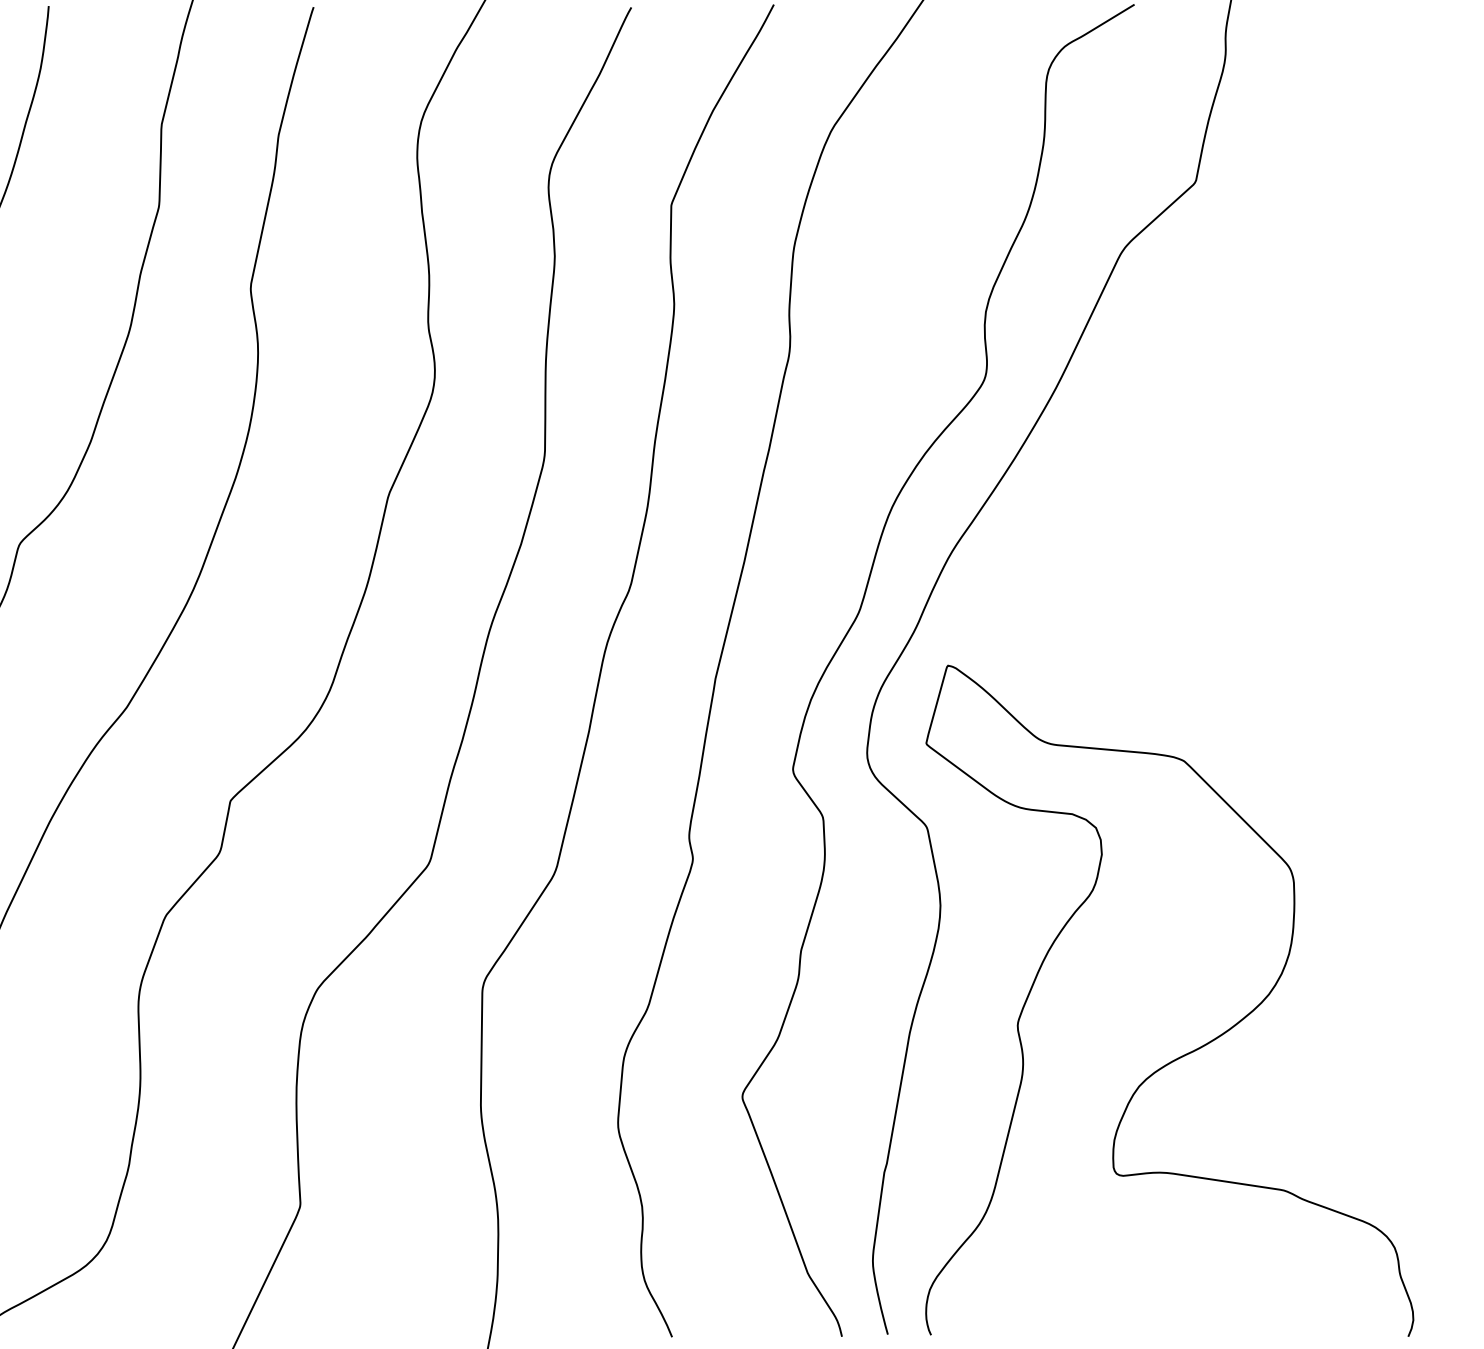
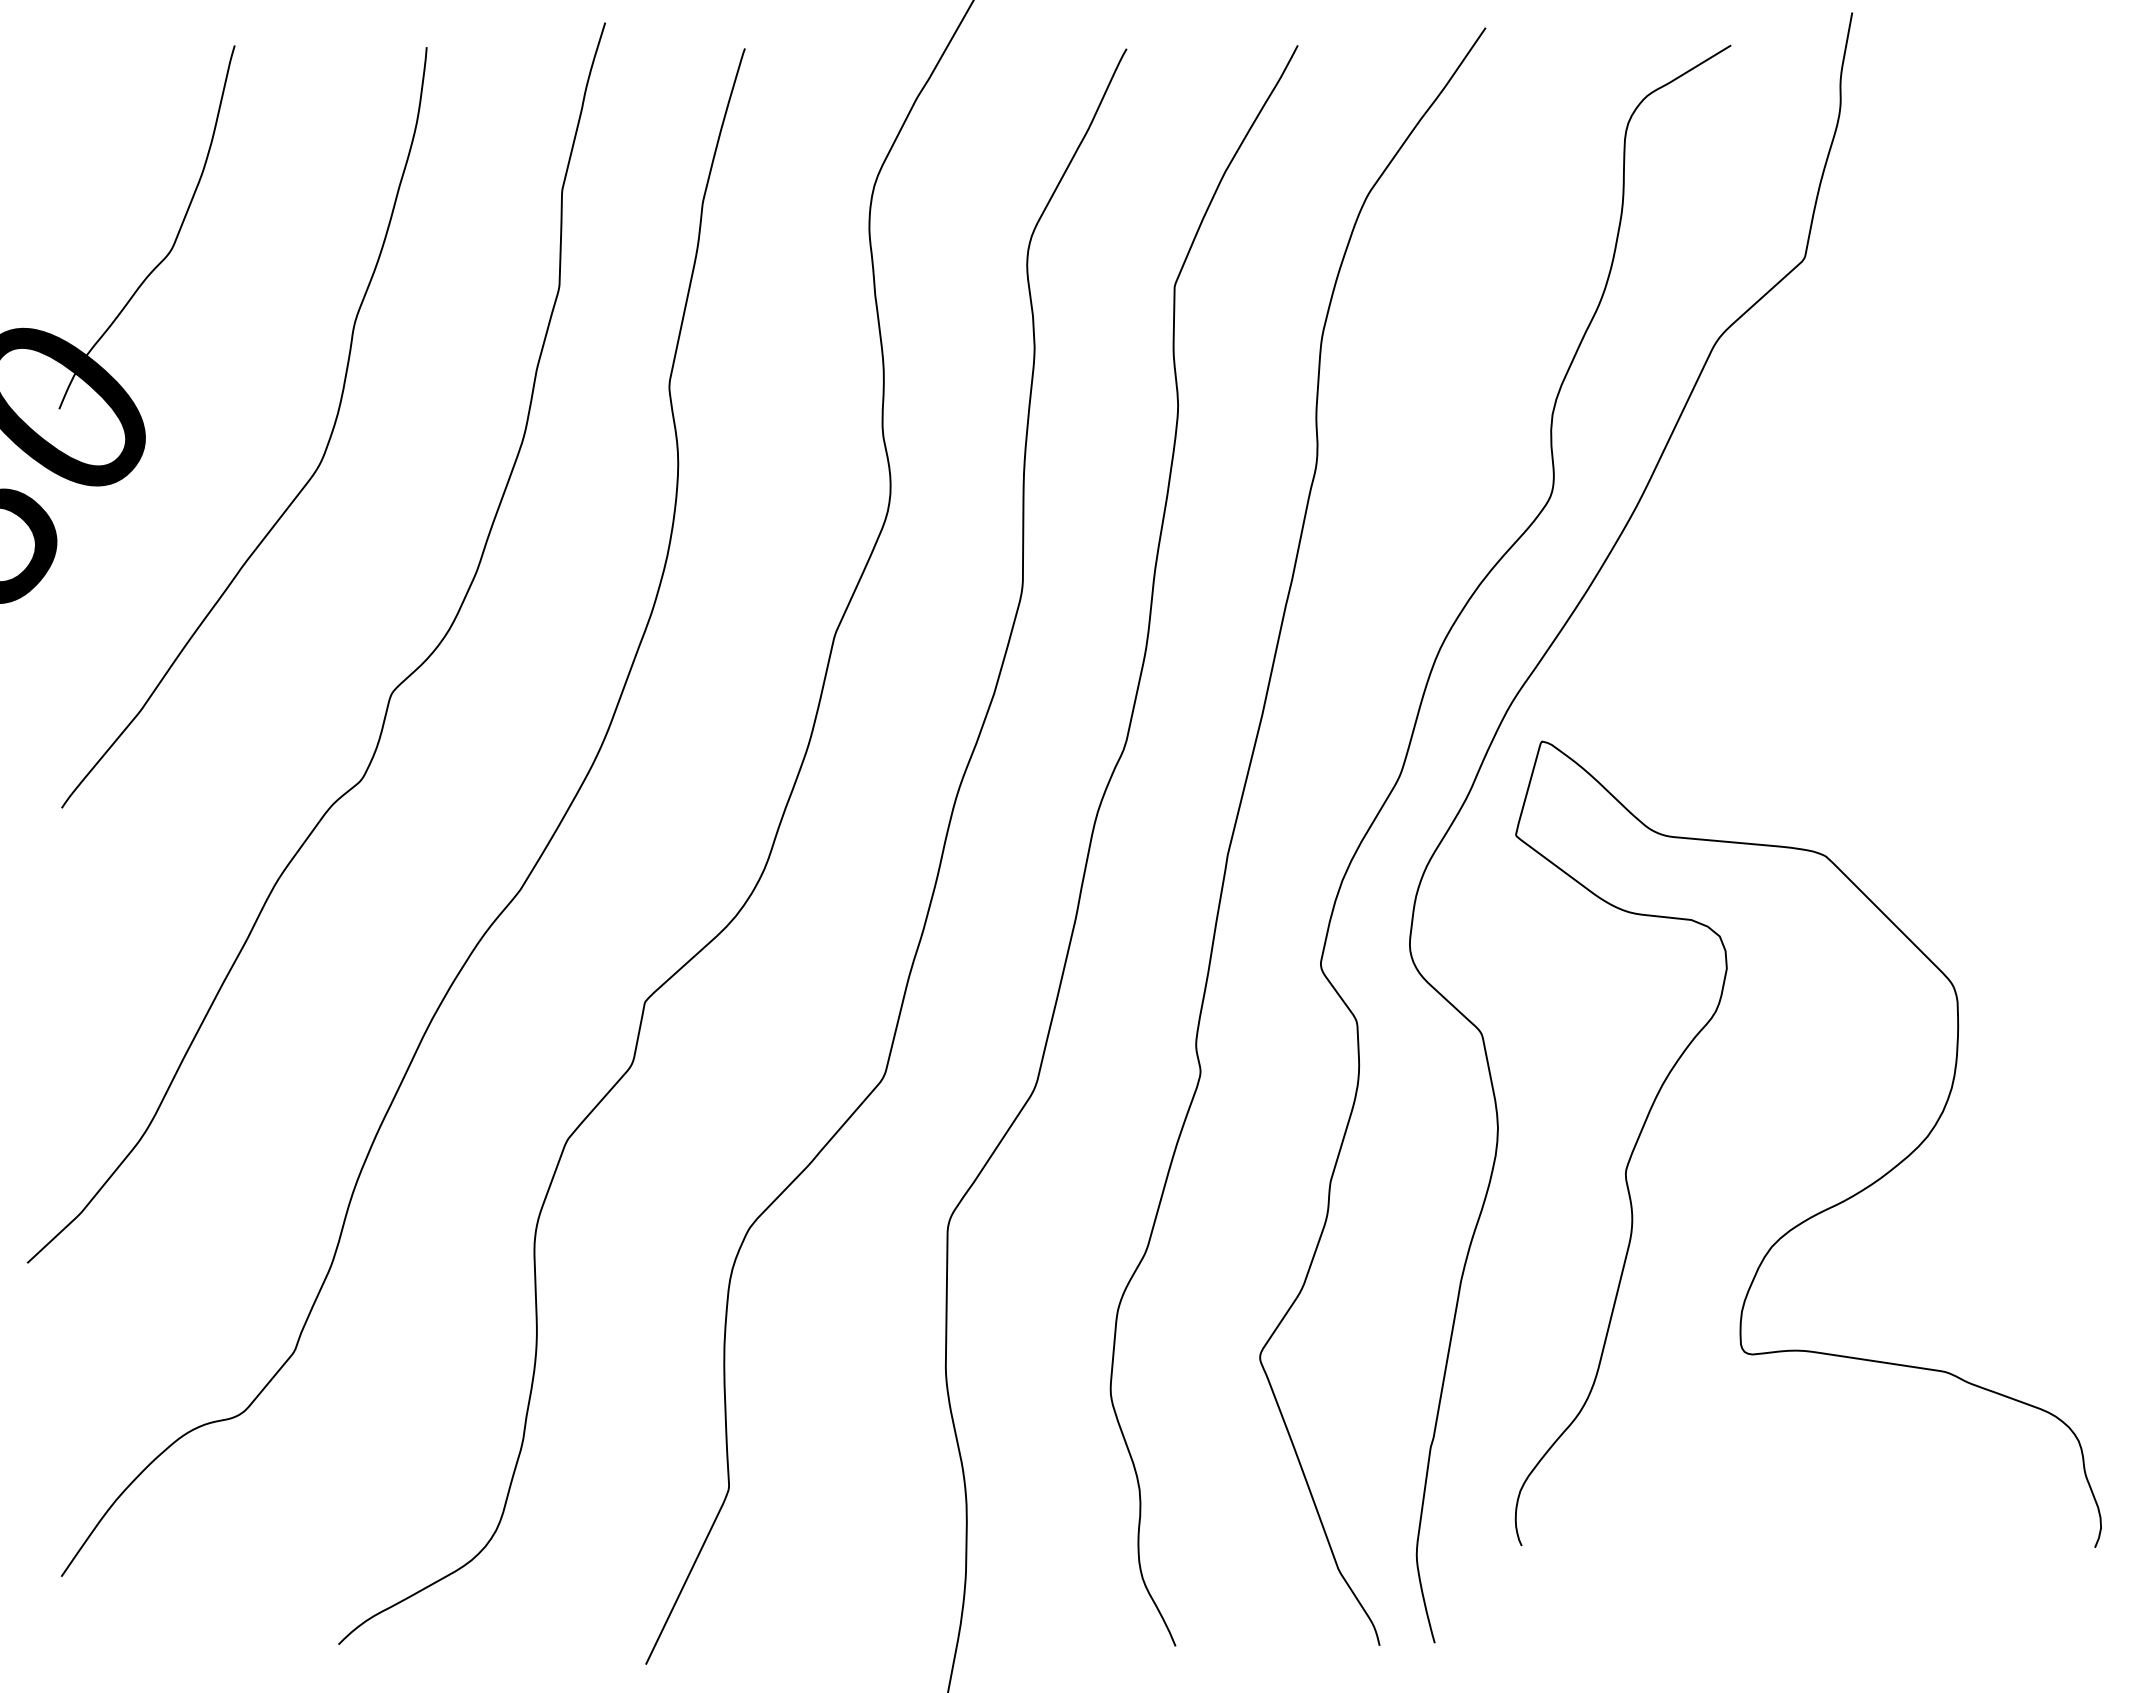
curve: (1189, 1051) -> (1832, 1205), moved

